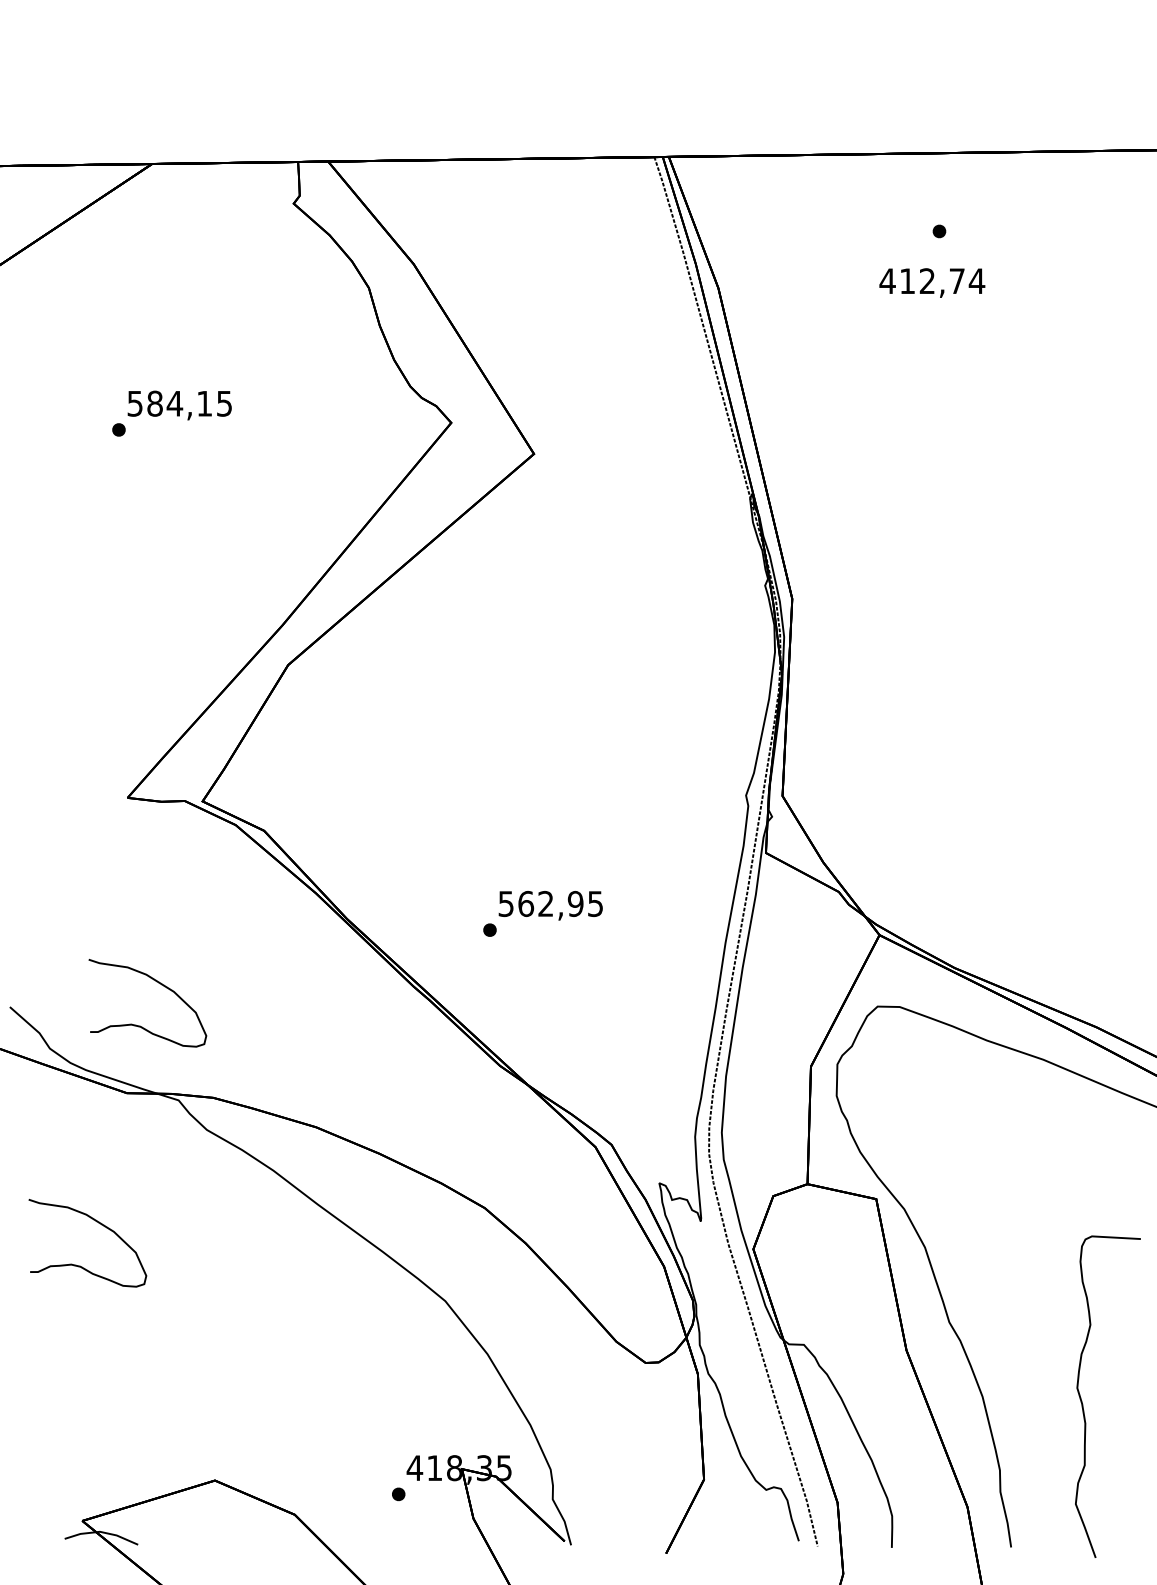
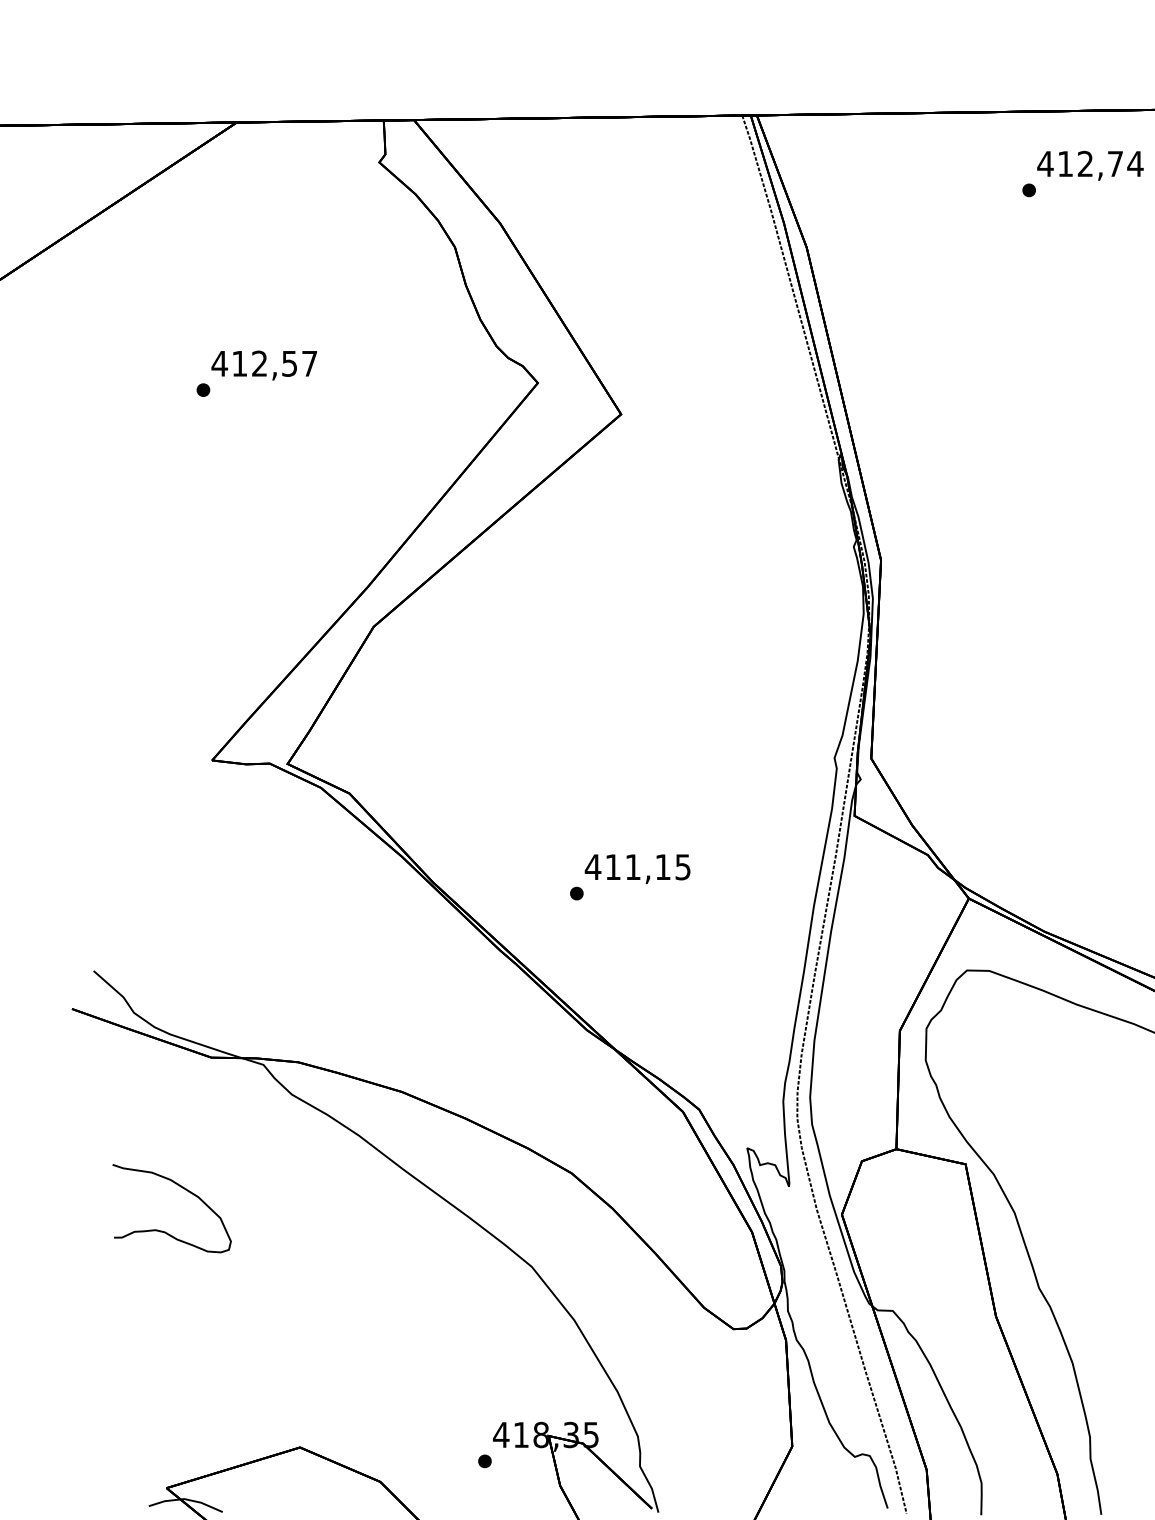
text: (932, 282) -> (1090, 165), moved
text: (178, 403) -> (263, 363), 584,15 -> 412,57
text: (540, 903) -> (627, 866), 562,95 -> 411,15
part: (161, 985) -> (246, 949), removed

